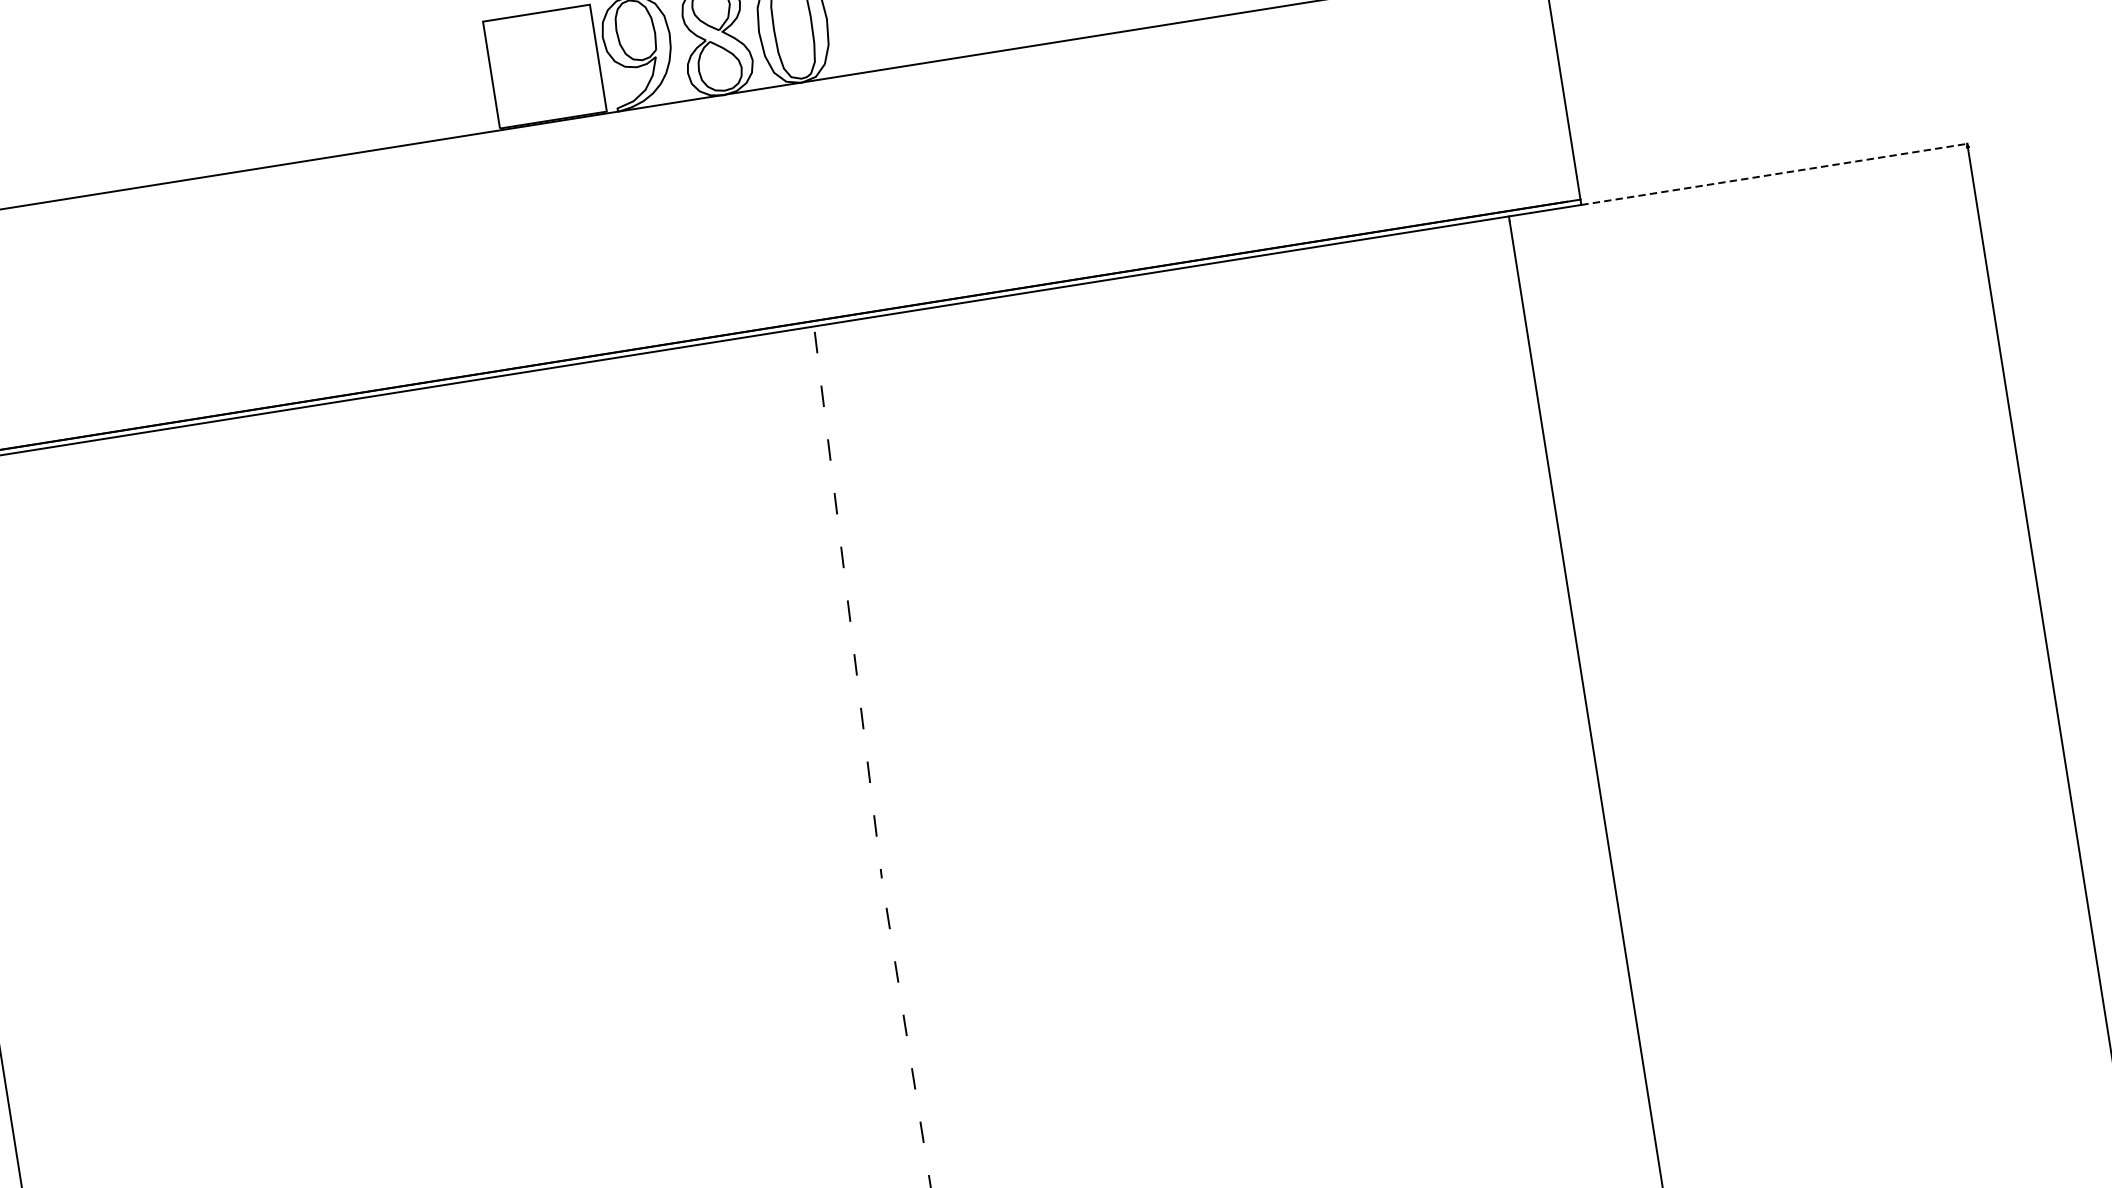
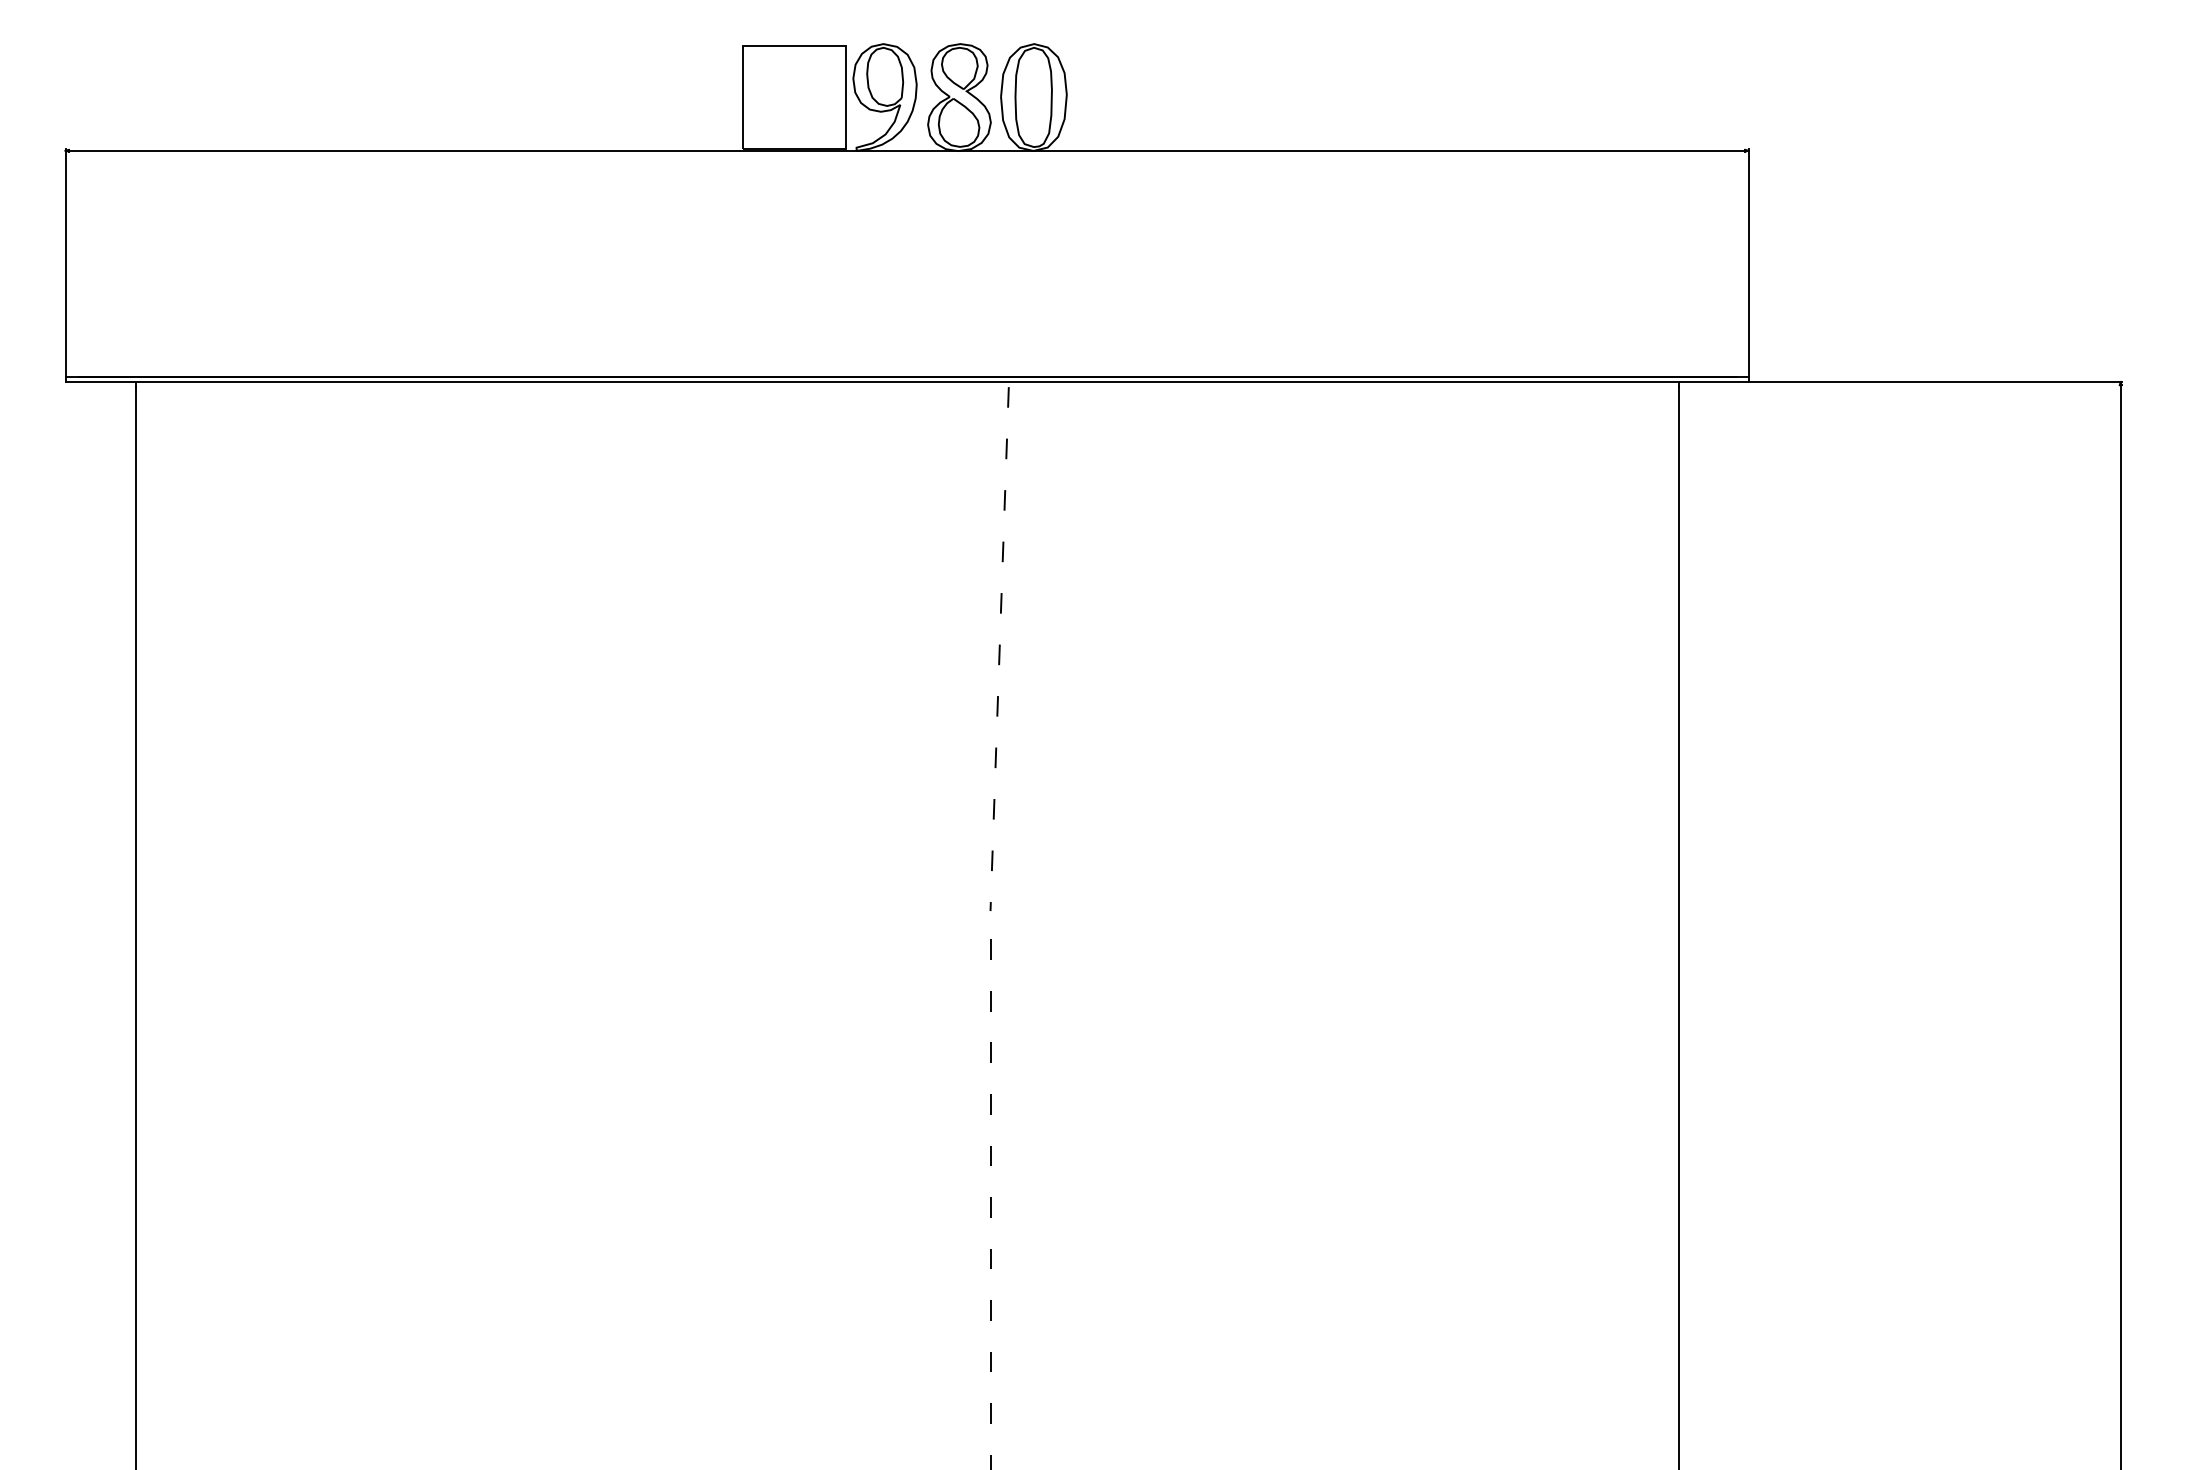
line: (1775, 173) -> (1935, 381), dashed -> solid

